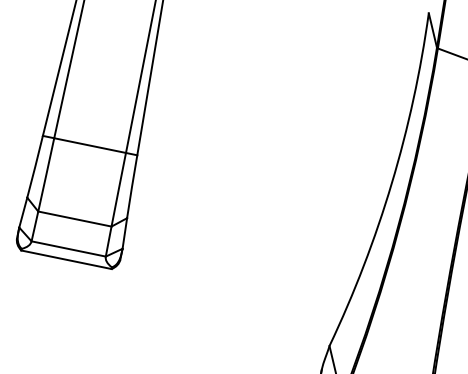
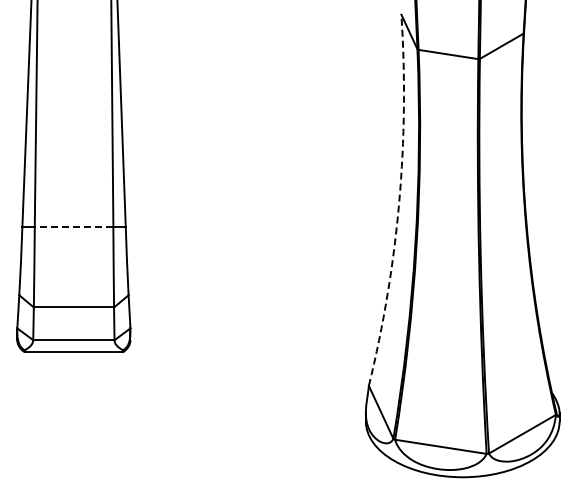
line: (89, 145) -> (73, 226), solid -> dashed
arc: (392, 183) -> (399, 201), solid -> dashed

